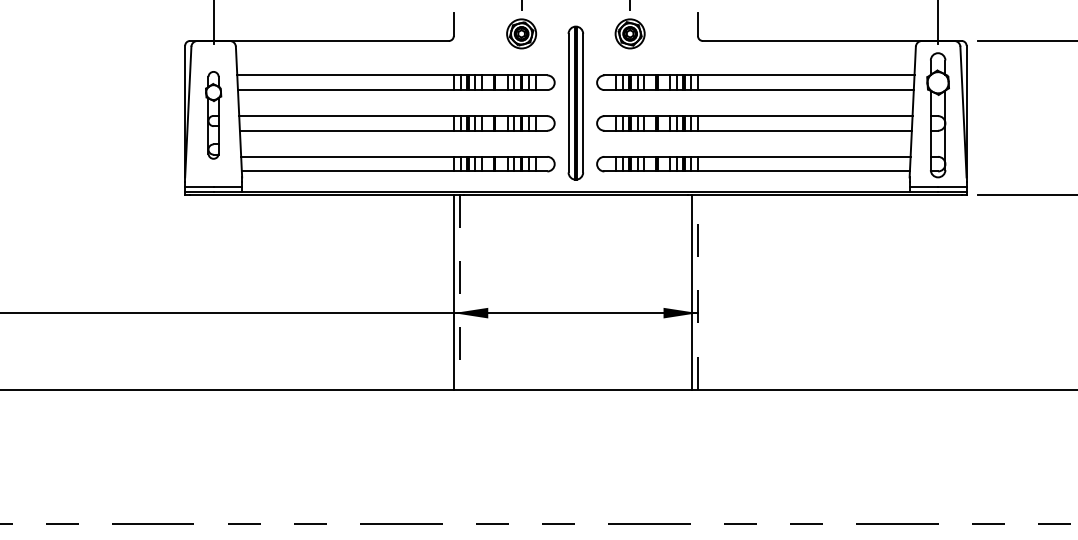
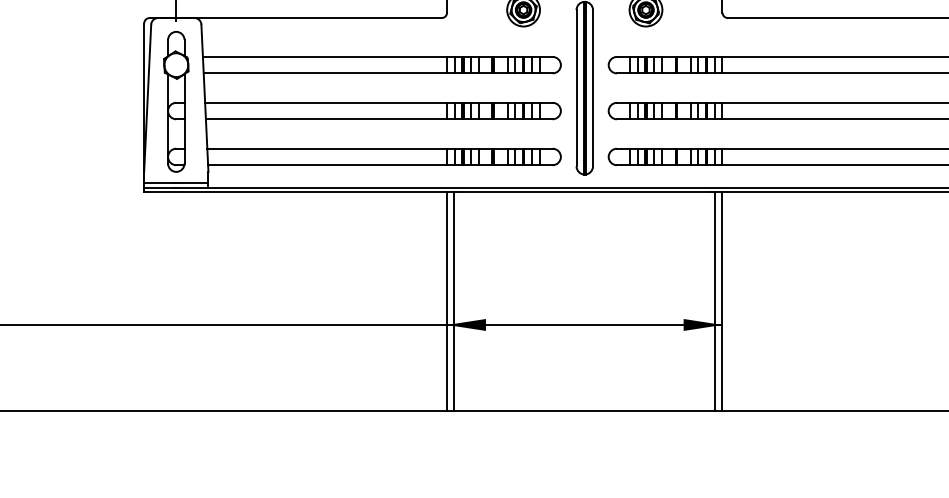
part: (213, 115) -> (176, 102), size x1.43
line: (697, 291) -> (721, 300), dashed -> solid
line: (460, 292) -> (454, 301), dashed -> solid

